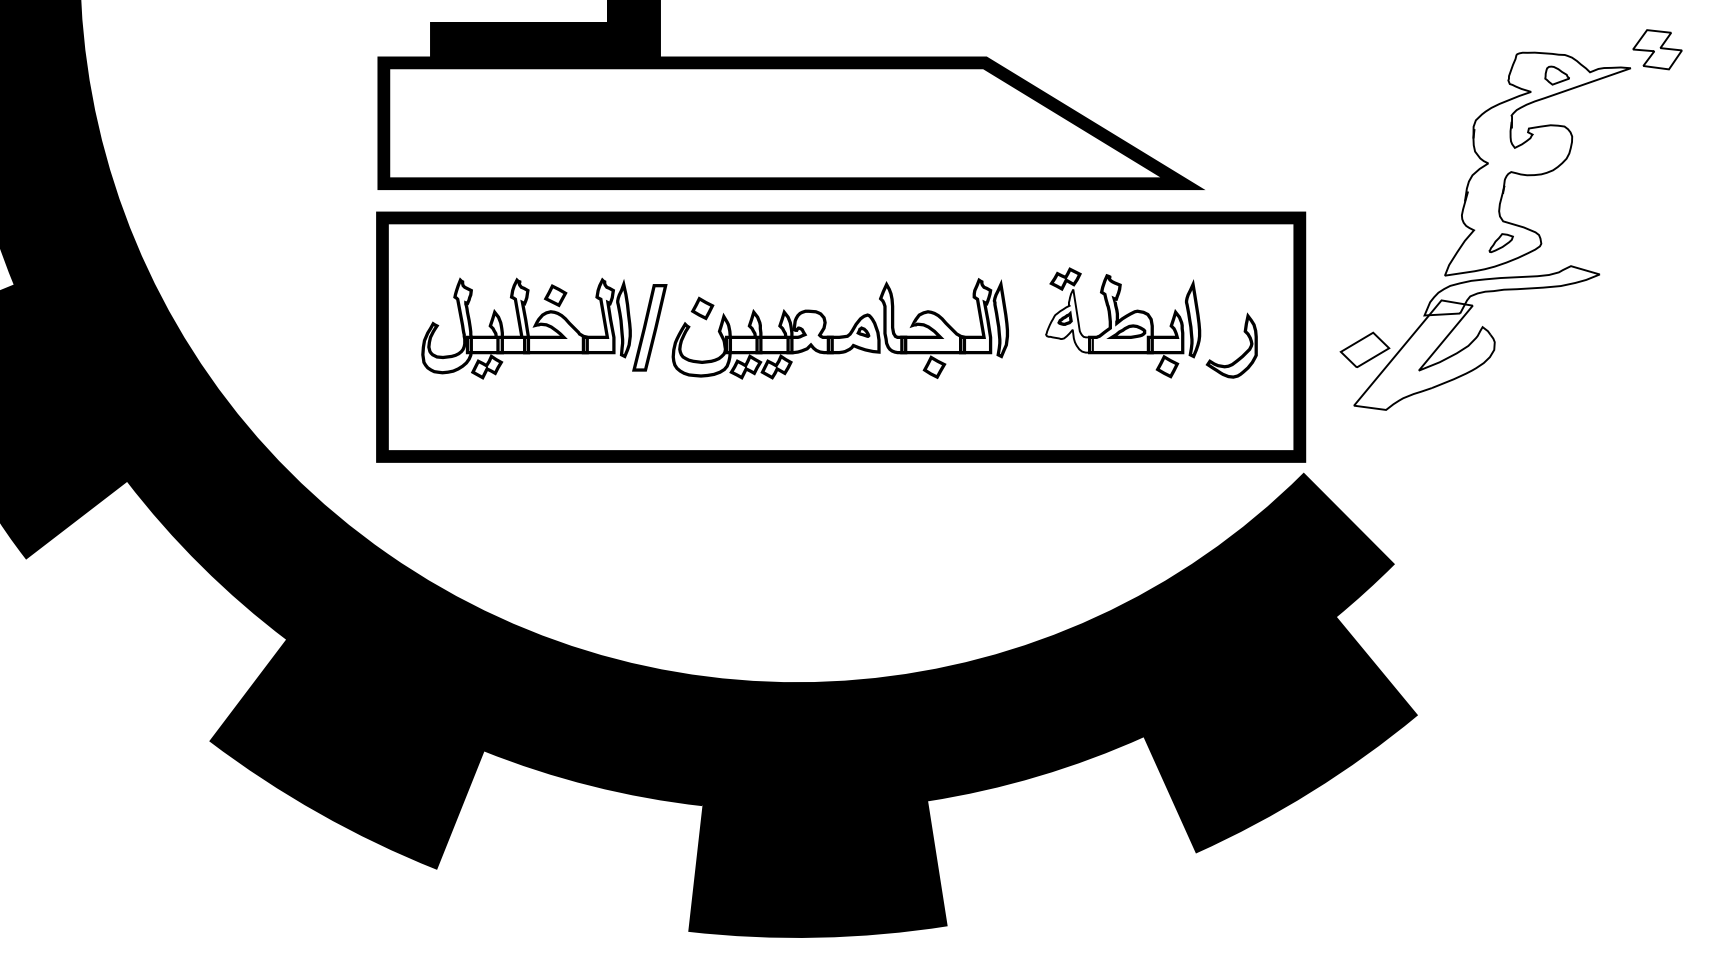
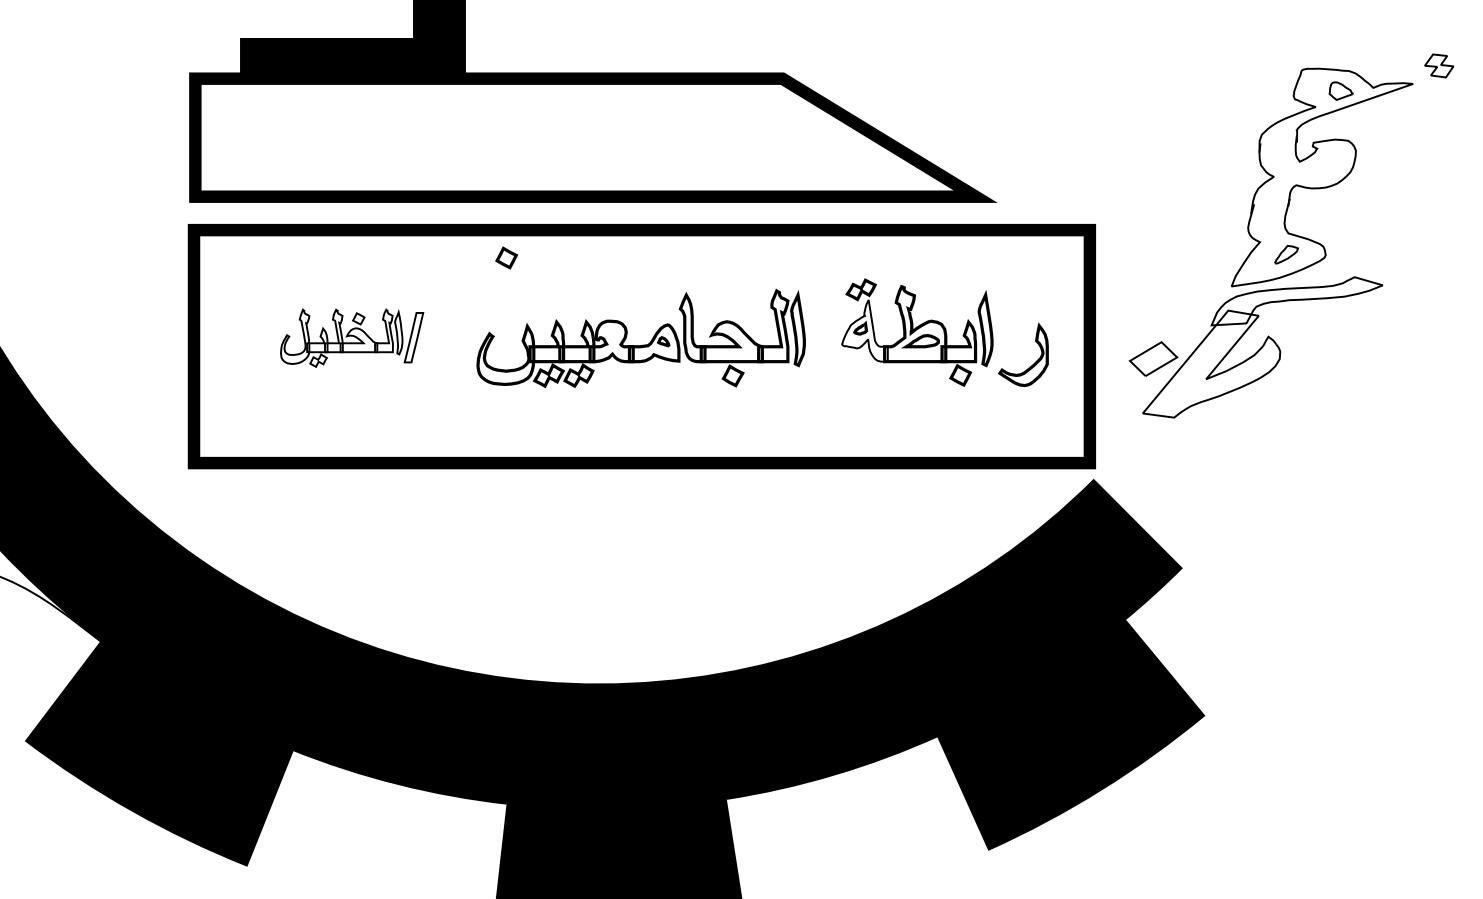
part: (1657, 49) -> (1439, 65), size x0.6
part: (702, 308) -> (506, 258), moved
part: (544, 328) -> (352, 338), size x0.6

